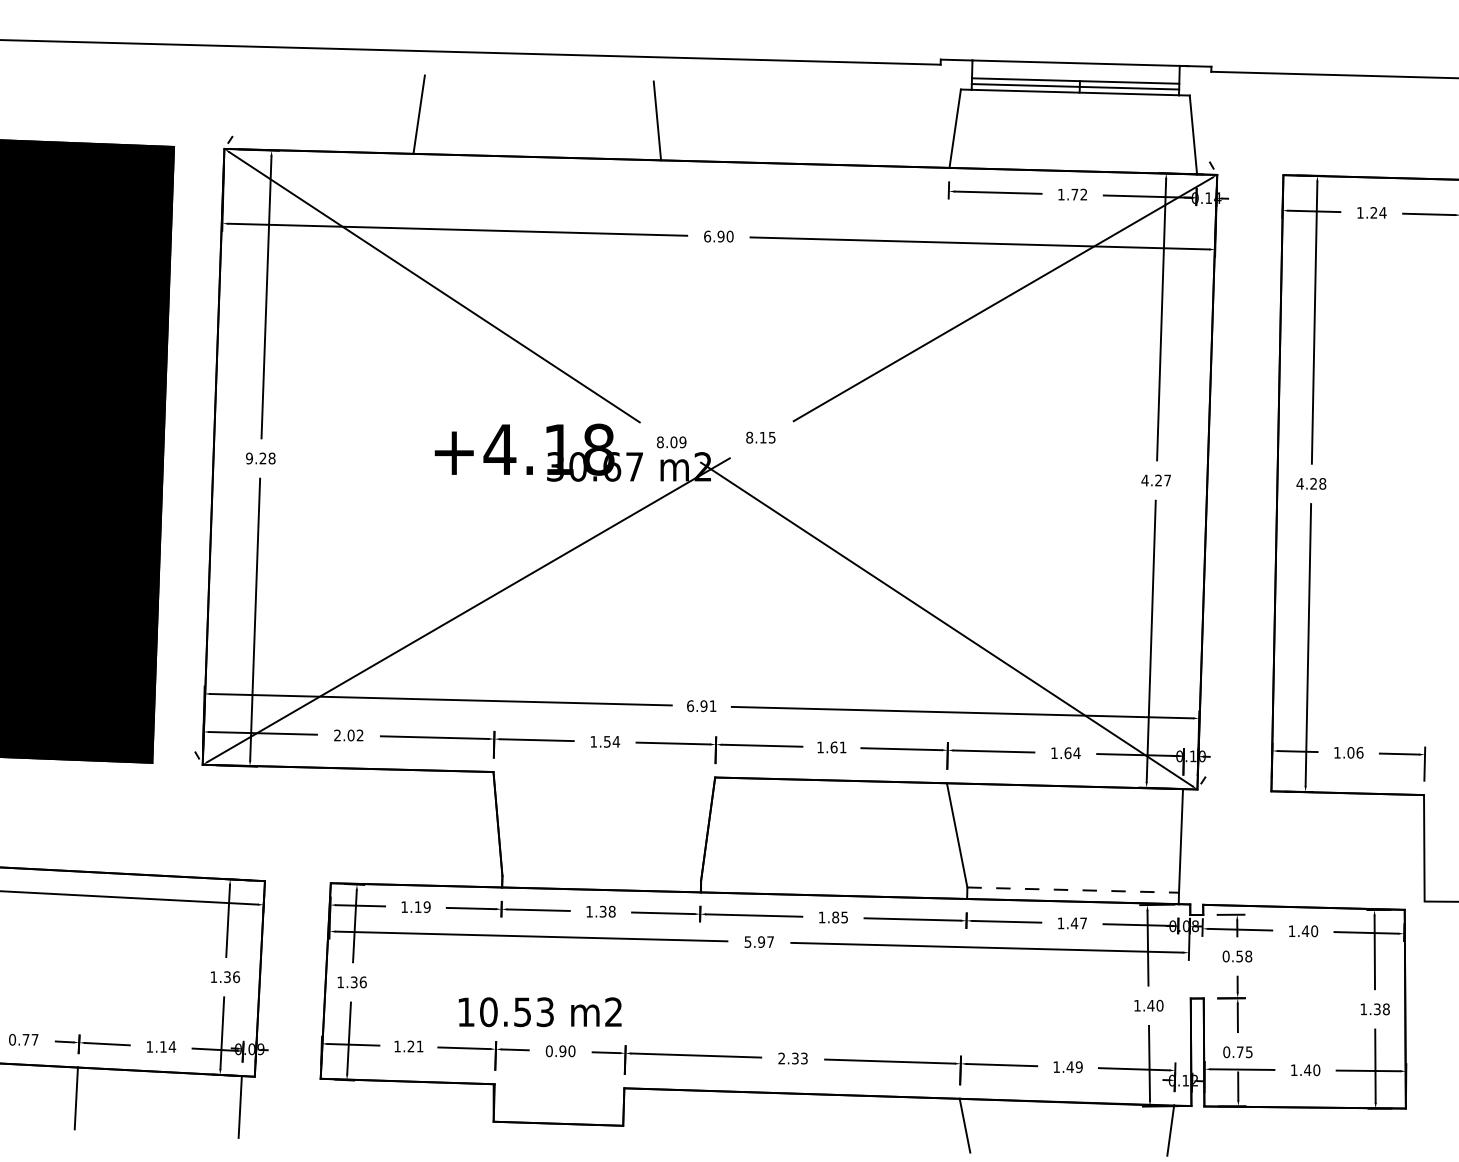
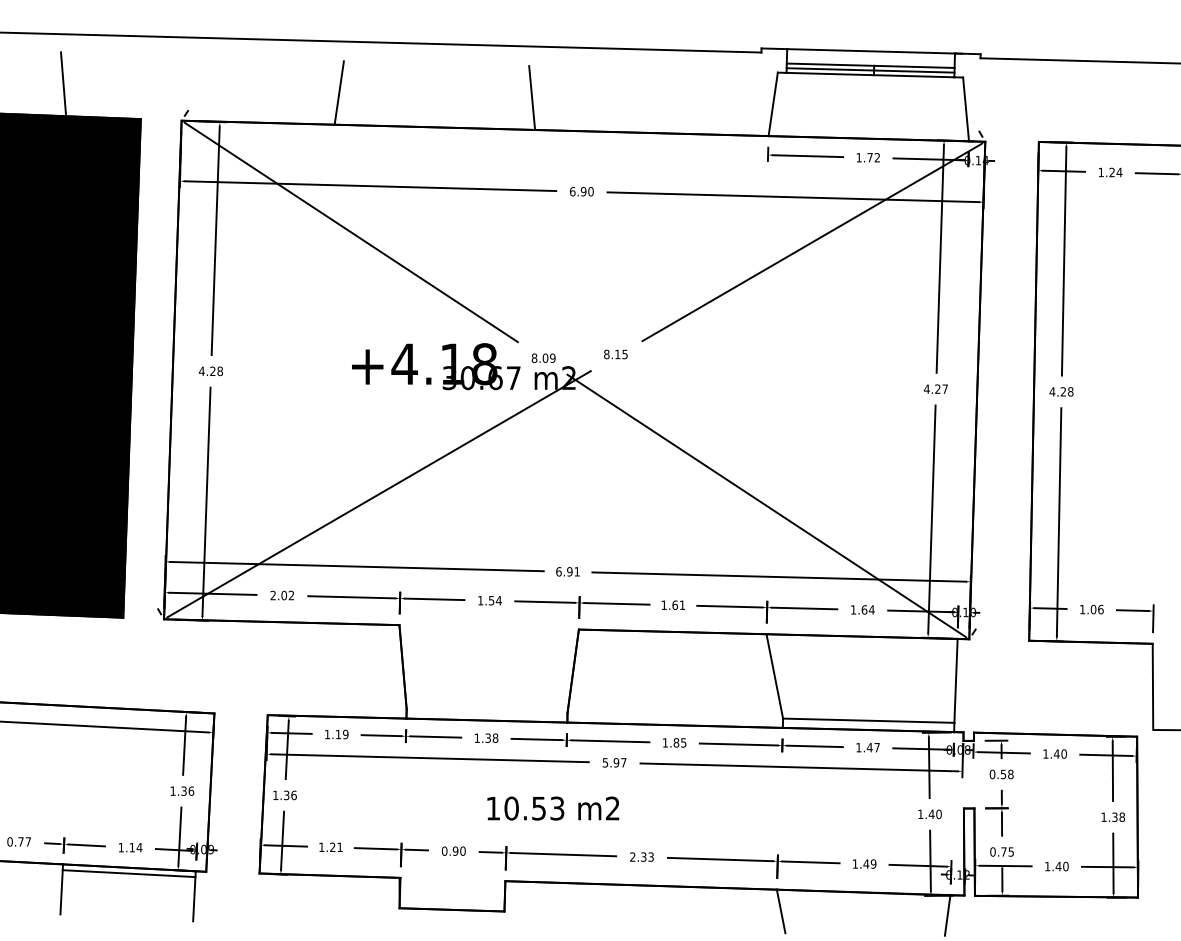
line: (78, 104) -> (63, 84), added
text: (248, 458) -> (201, 371), 9.28 -> 4.28
line: (1072, 889) -> (868, 720), dashed -> solid
text: (540, 1012) -> (553, 808), moved
line: (158, 1078) -> (128, 873), added

